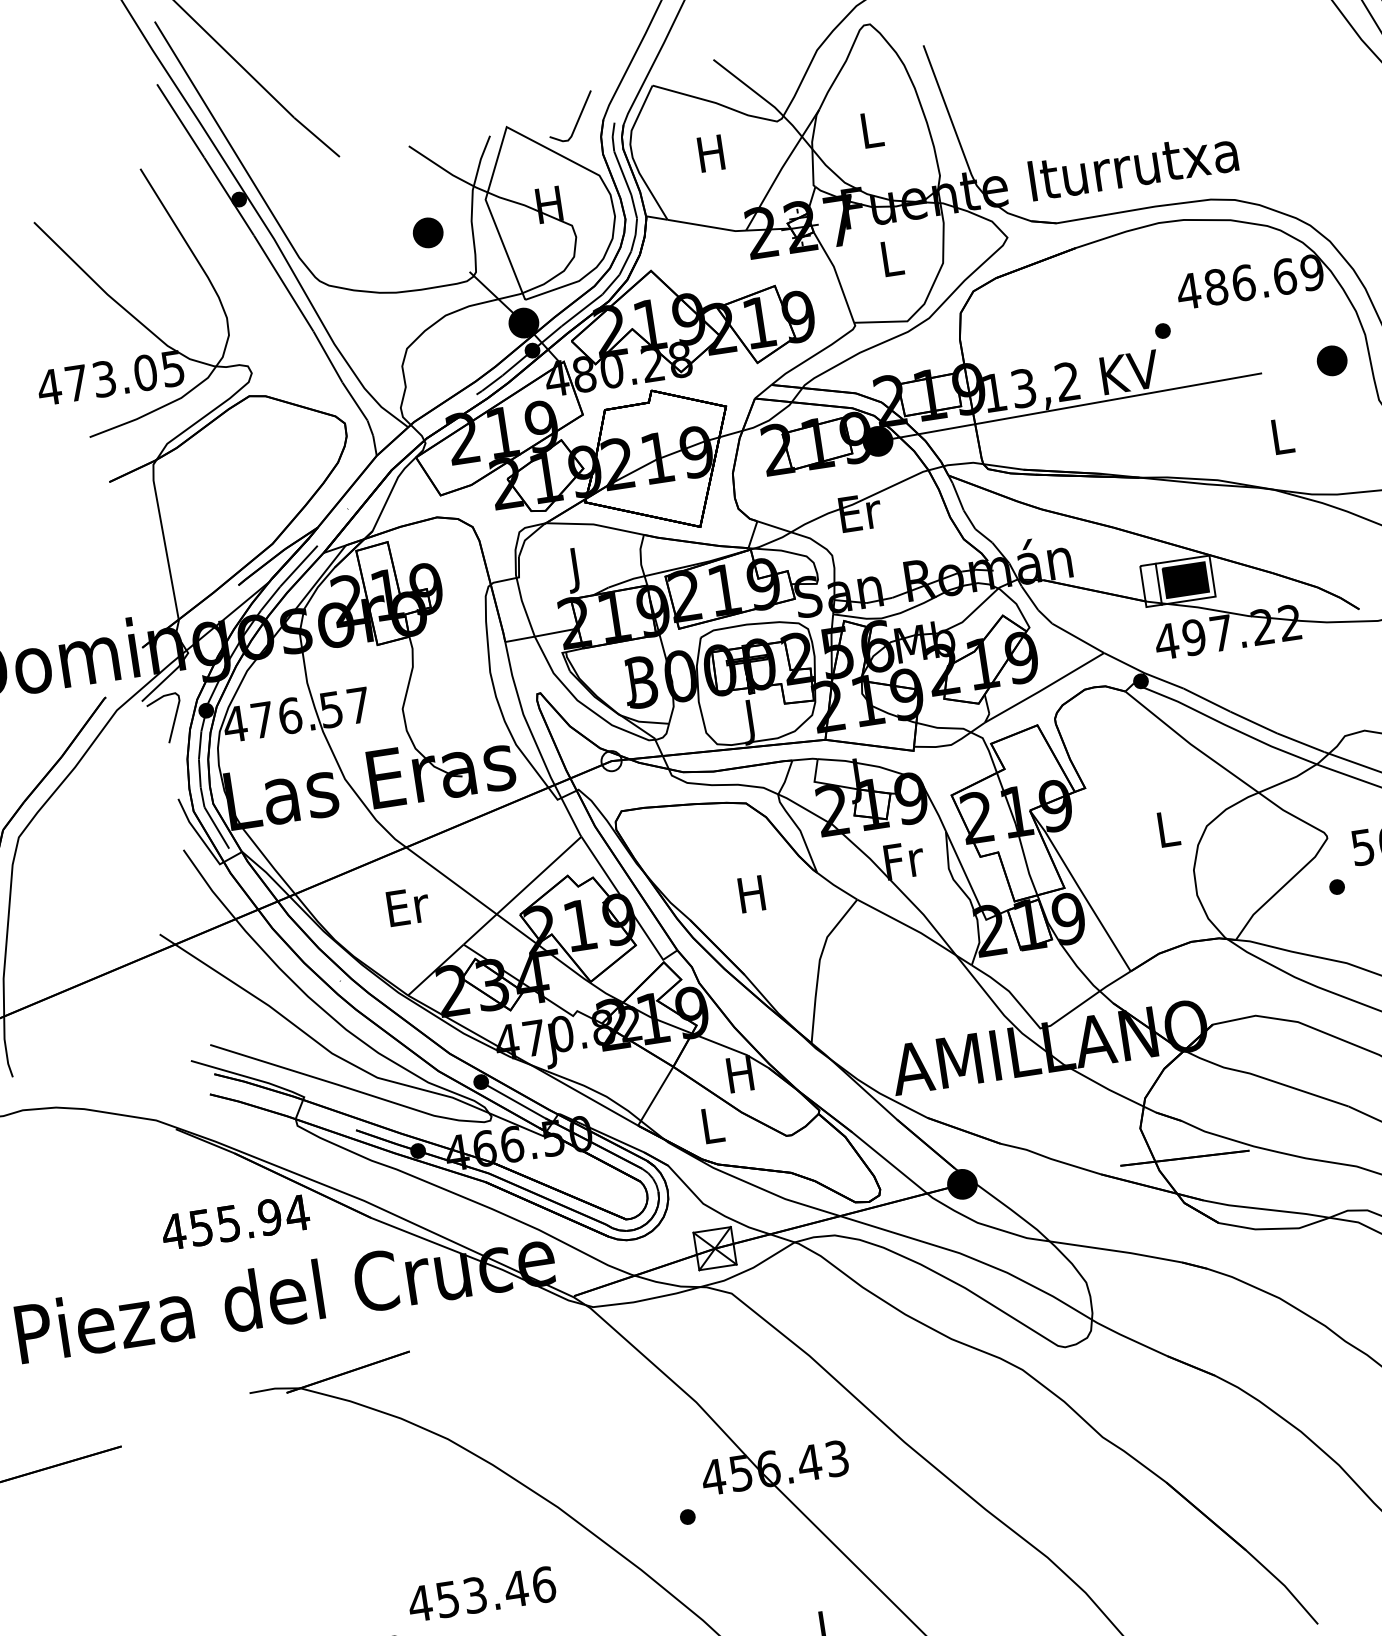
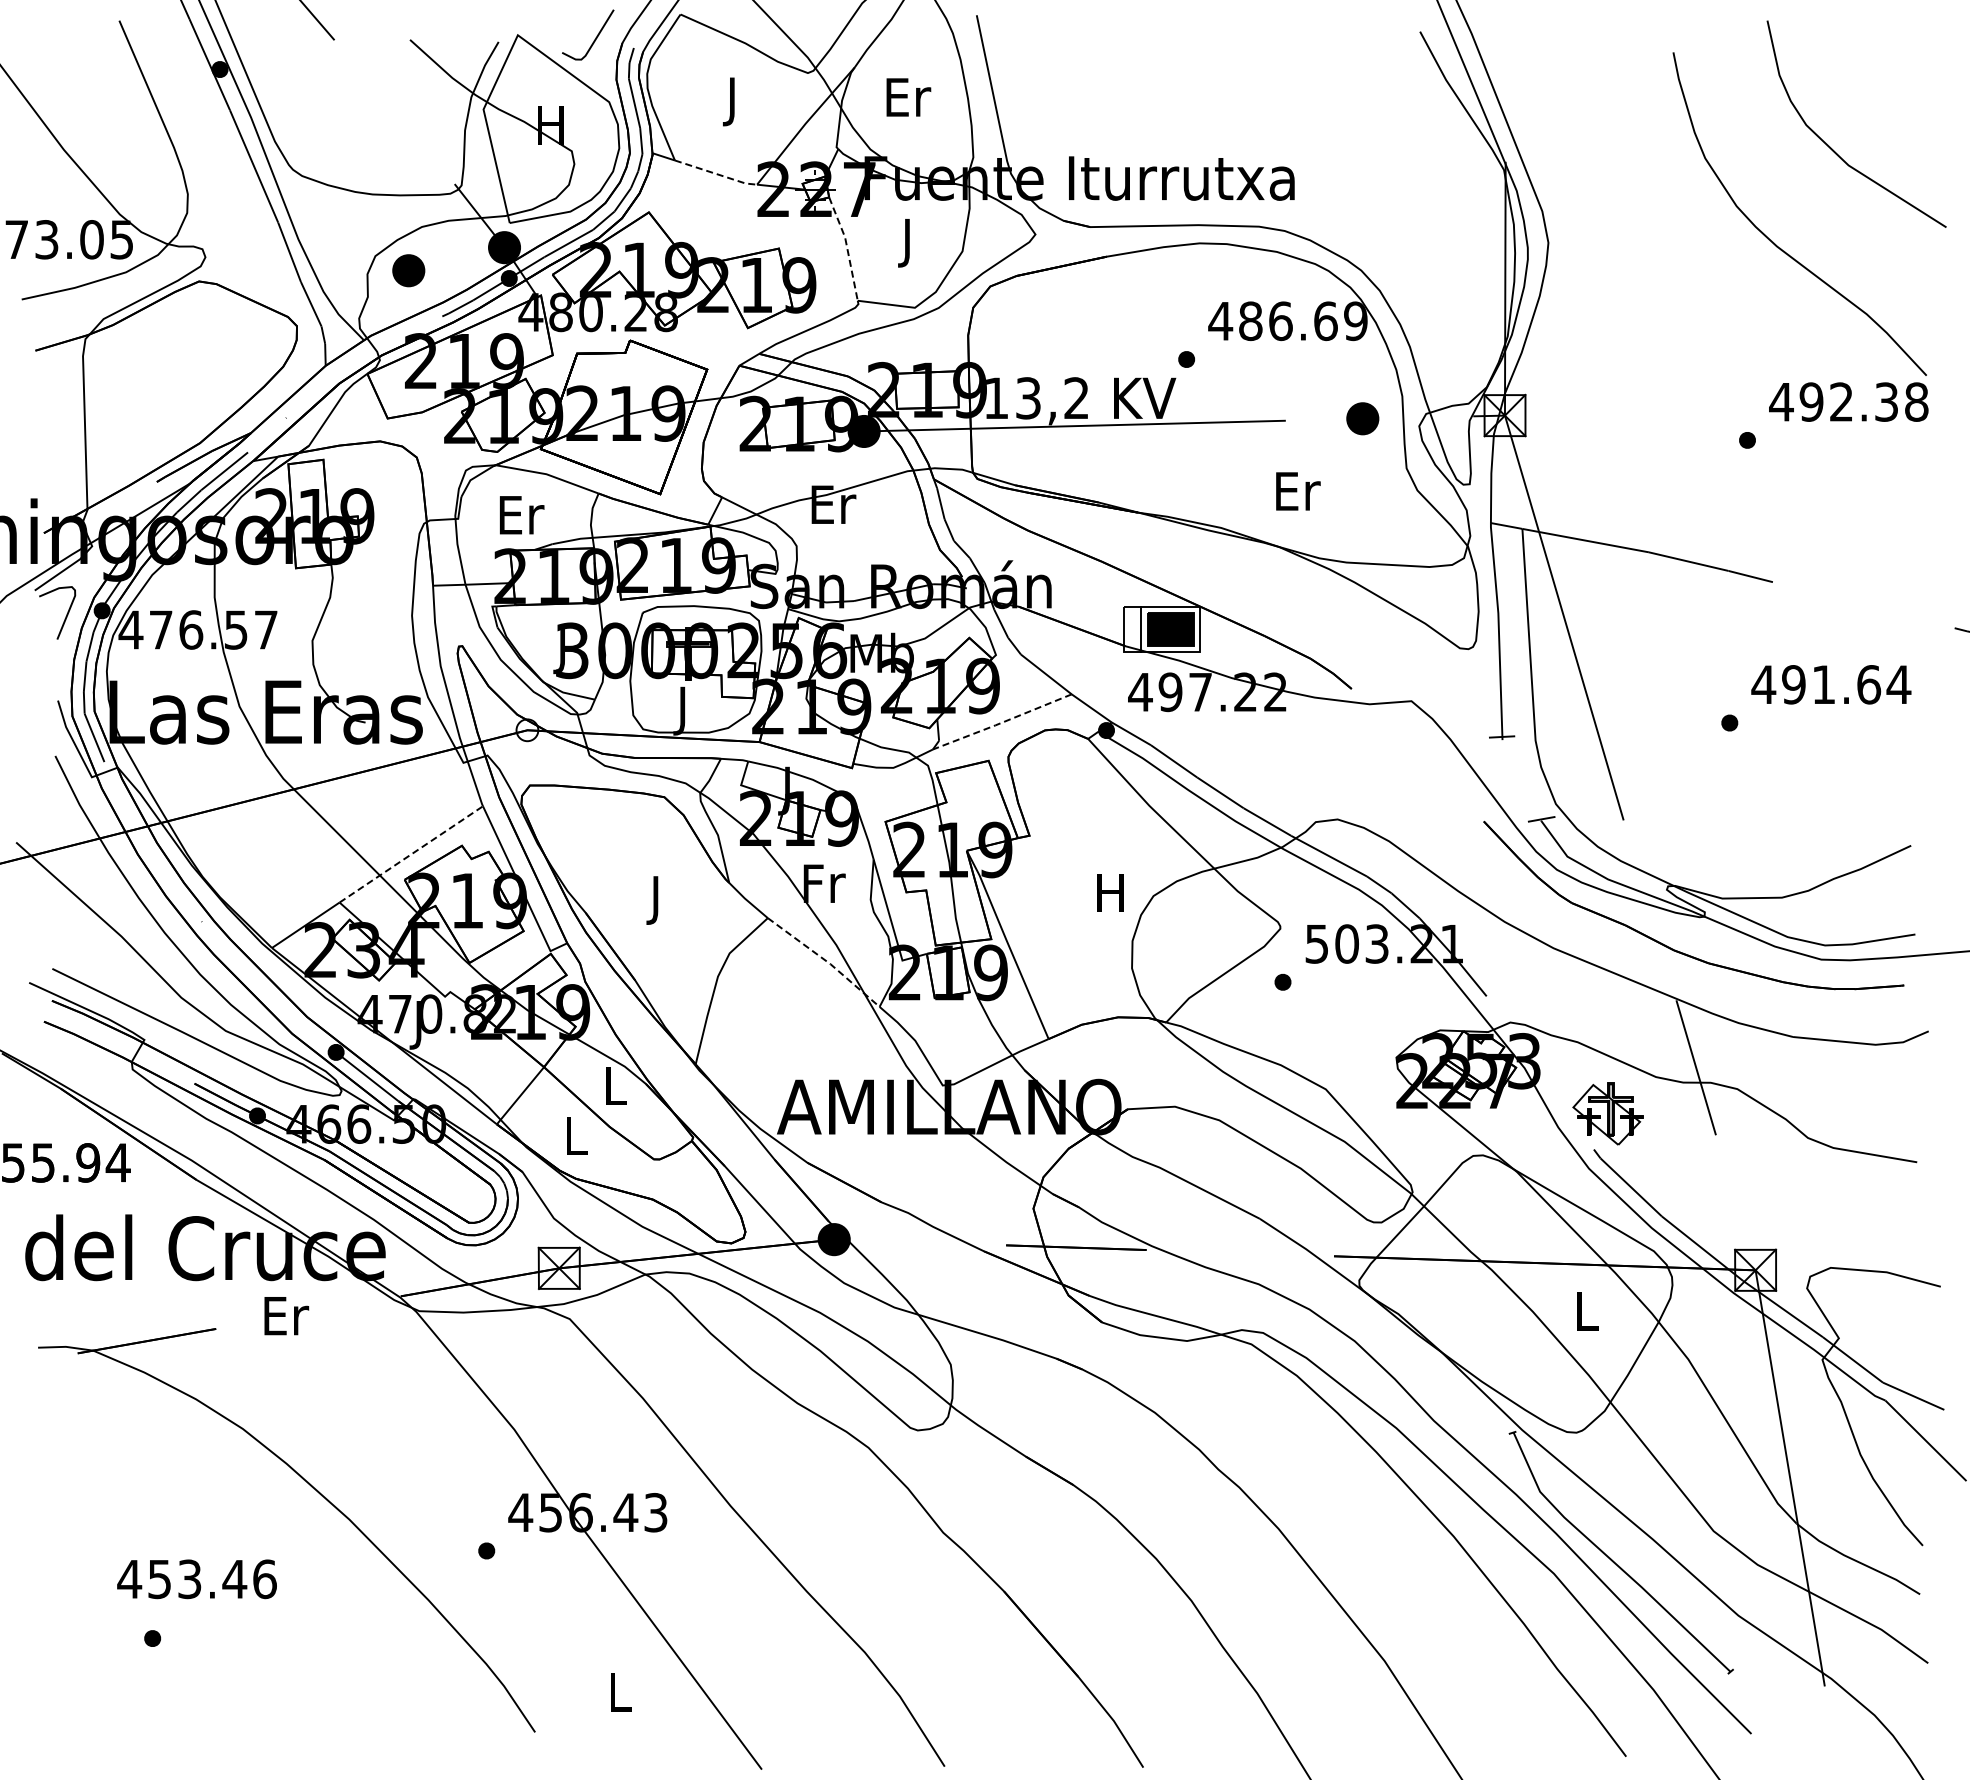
text: (872, 129) -> (908, 97), L -> Er
text: (711, 158) -> (731, 101), H -> J
line: (707, 226) -> (716, 174), solid -> dashed
part: (427, 232) -> (408, 270), moved
text: (892, 263) -> (908, 243), L -> J
line: (837, 275) -> (847, 247), solid -> dashed
text: (1283, 436) -> (1298, 491), L -> Er
text: (577, 570) -> (521, 520), J -> Er
line: (1044, 688) -> (1002, 722), solid -> dashed
text: (1167, 828) -> (1110, 892), L -> H
line: (522, 890) -> (411, 854), solid -> dashed
text: (752, 899) -> (655, 900), H -> J
text: (408, 907) -> (286, 1316), moved
line: (915, 930) -> (825, 960), solid -> dashed
text: (740, 1073) -> (614, 1085), H -> L
text: (481, 1594) -> (196, 1579), moved

